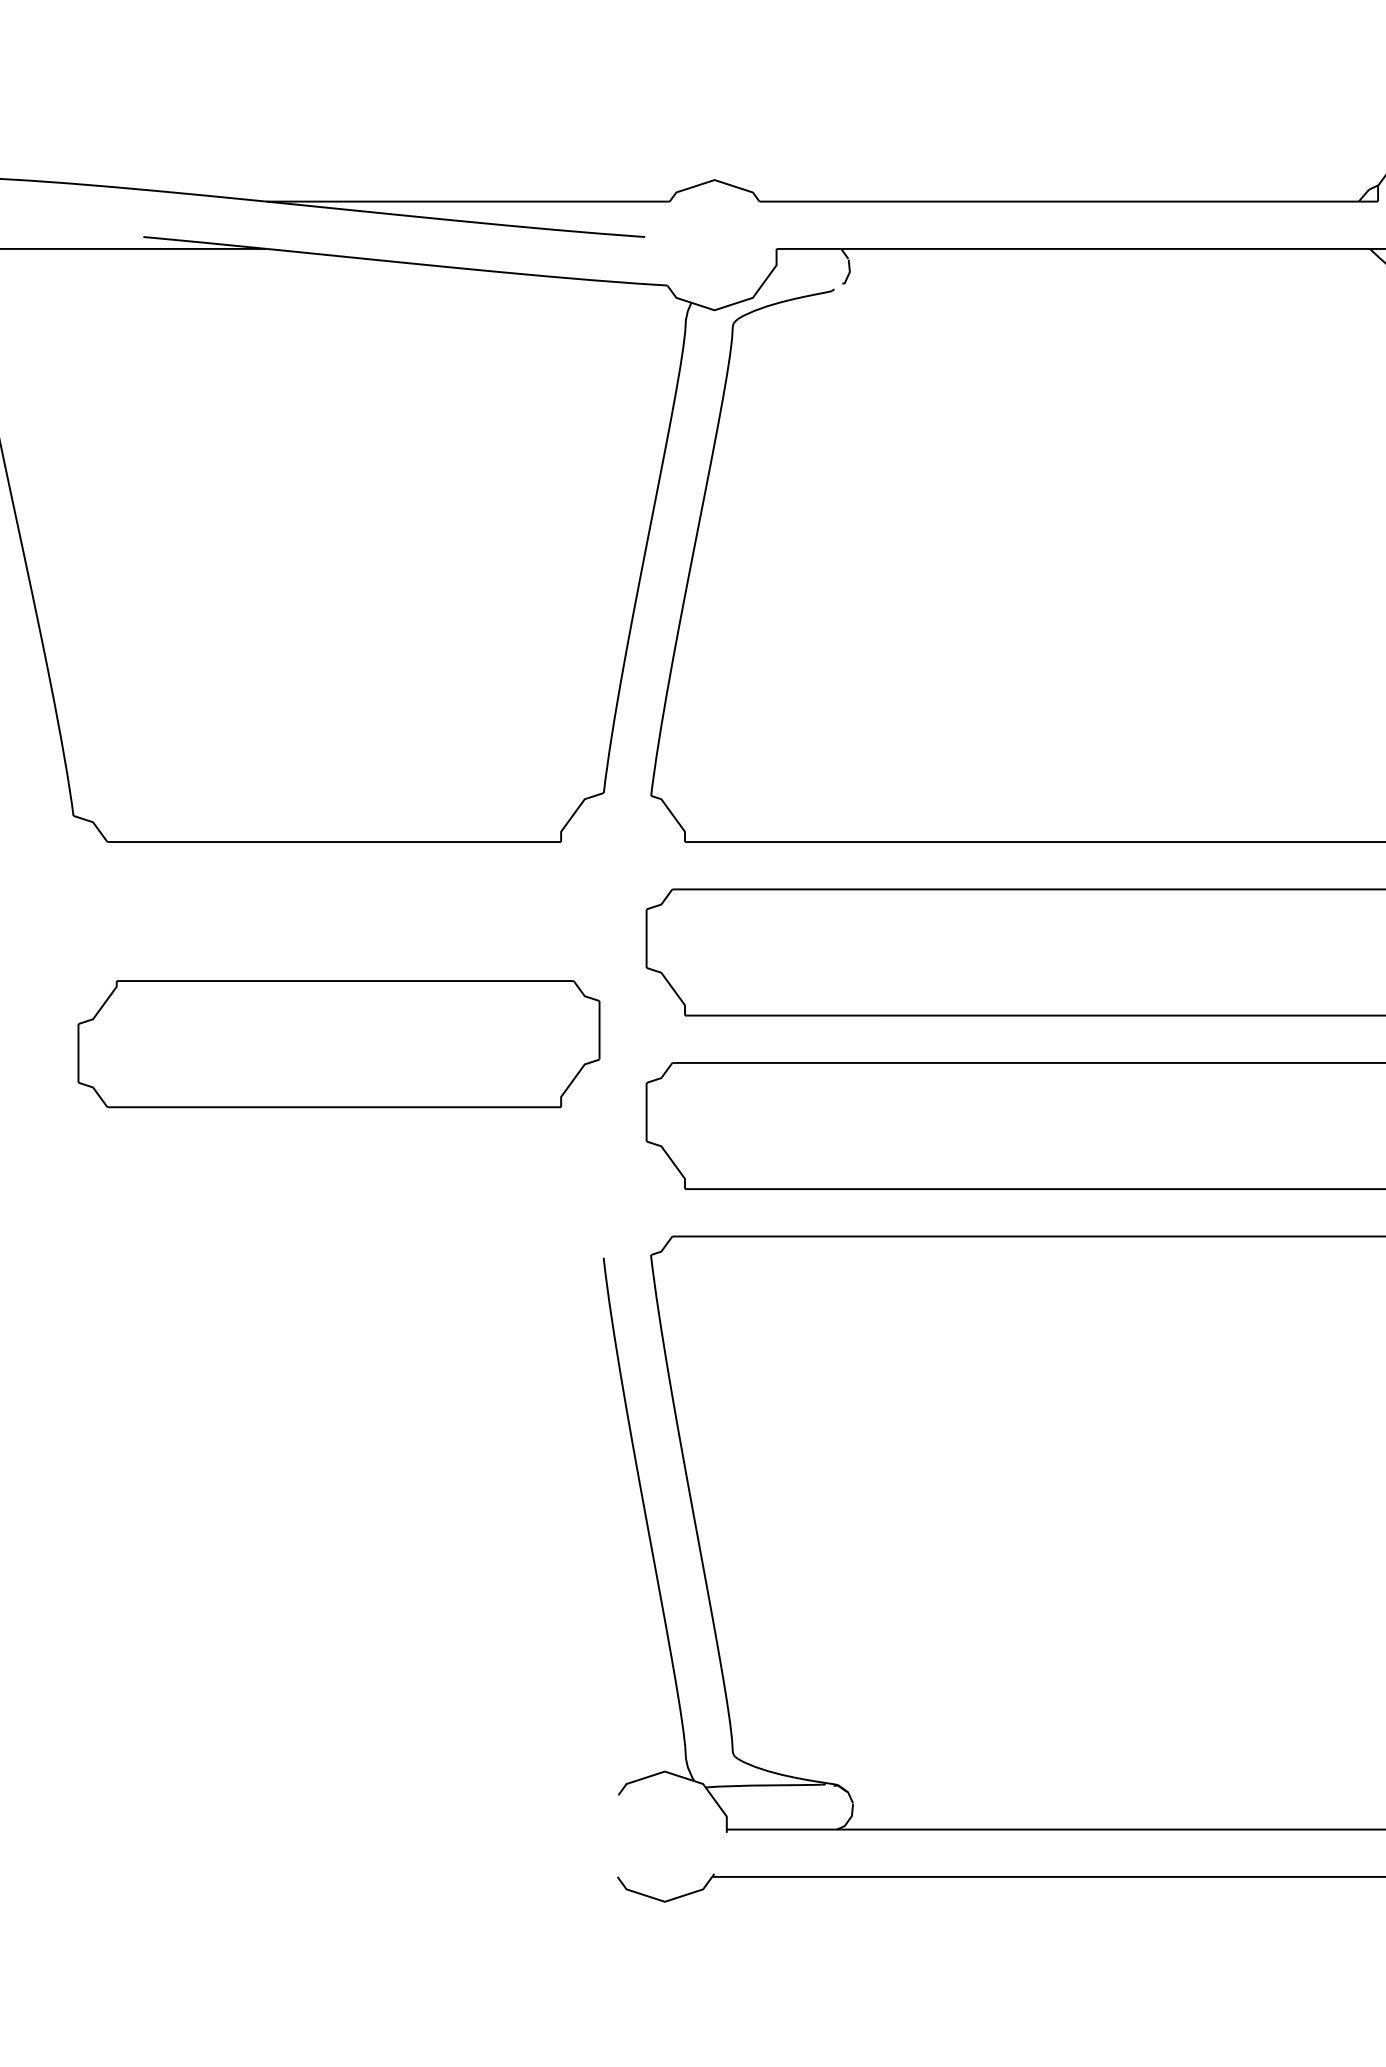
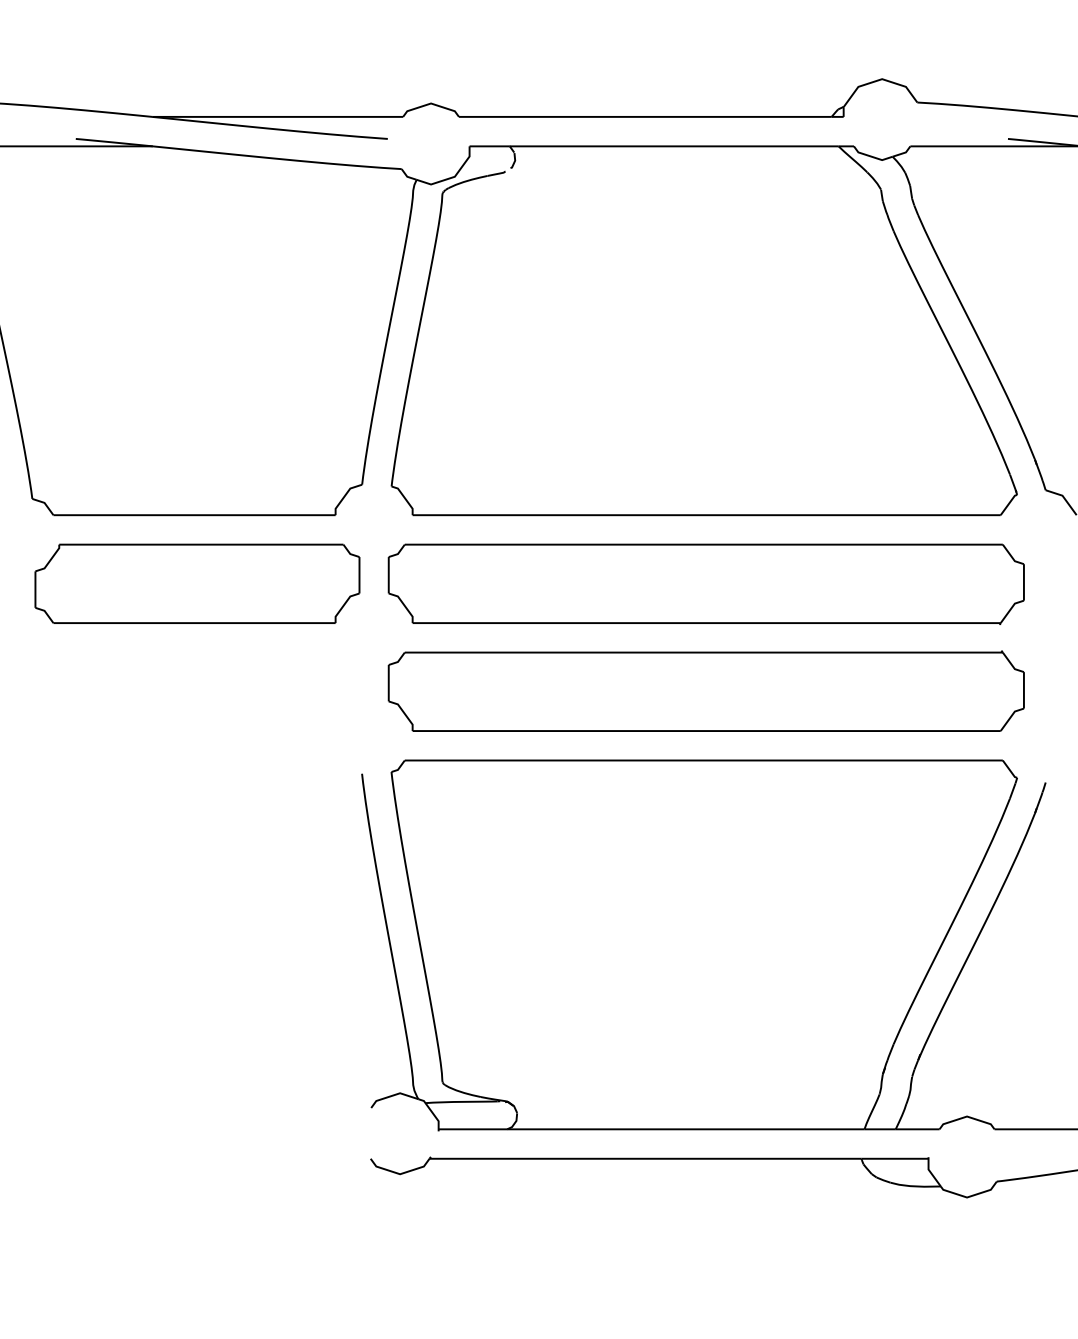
part: (339, 1043) -> (197, 583), moved

